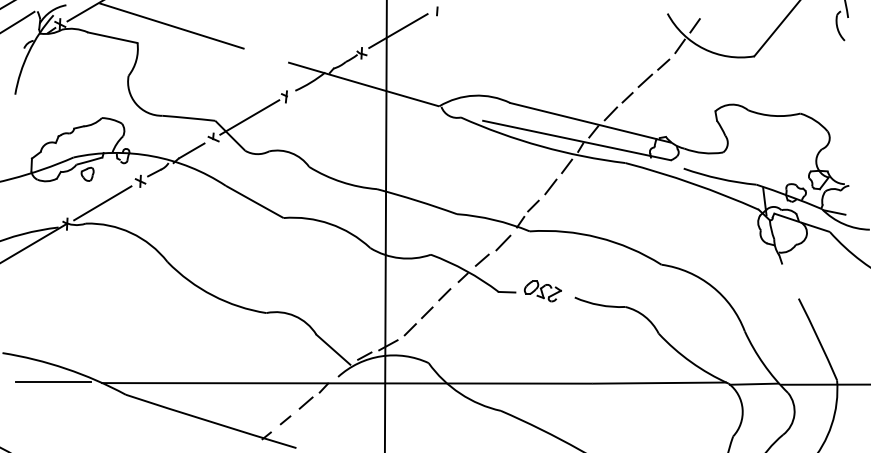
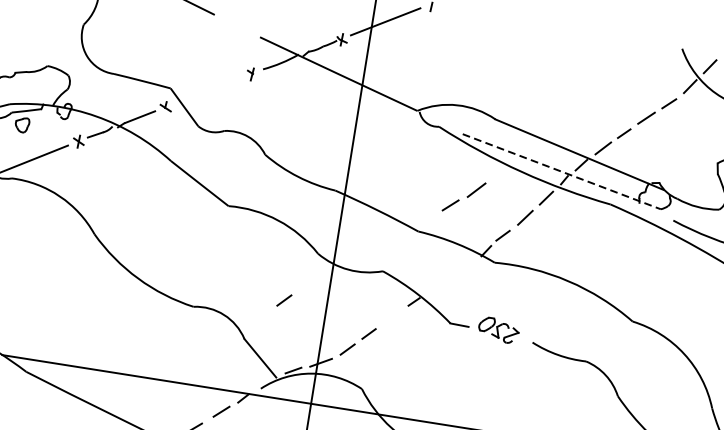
line: (249, 117) -> (208, 90), removed
line: (577, 140) -> (562, 171), solid -> dashed
part: (492, 250) -> (463, 196), moved
line: (444, 294) -> (284, 300), moved

